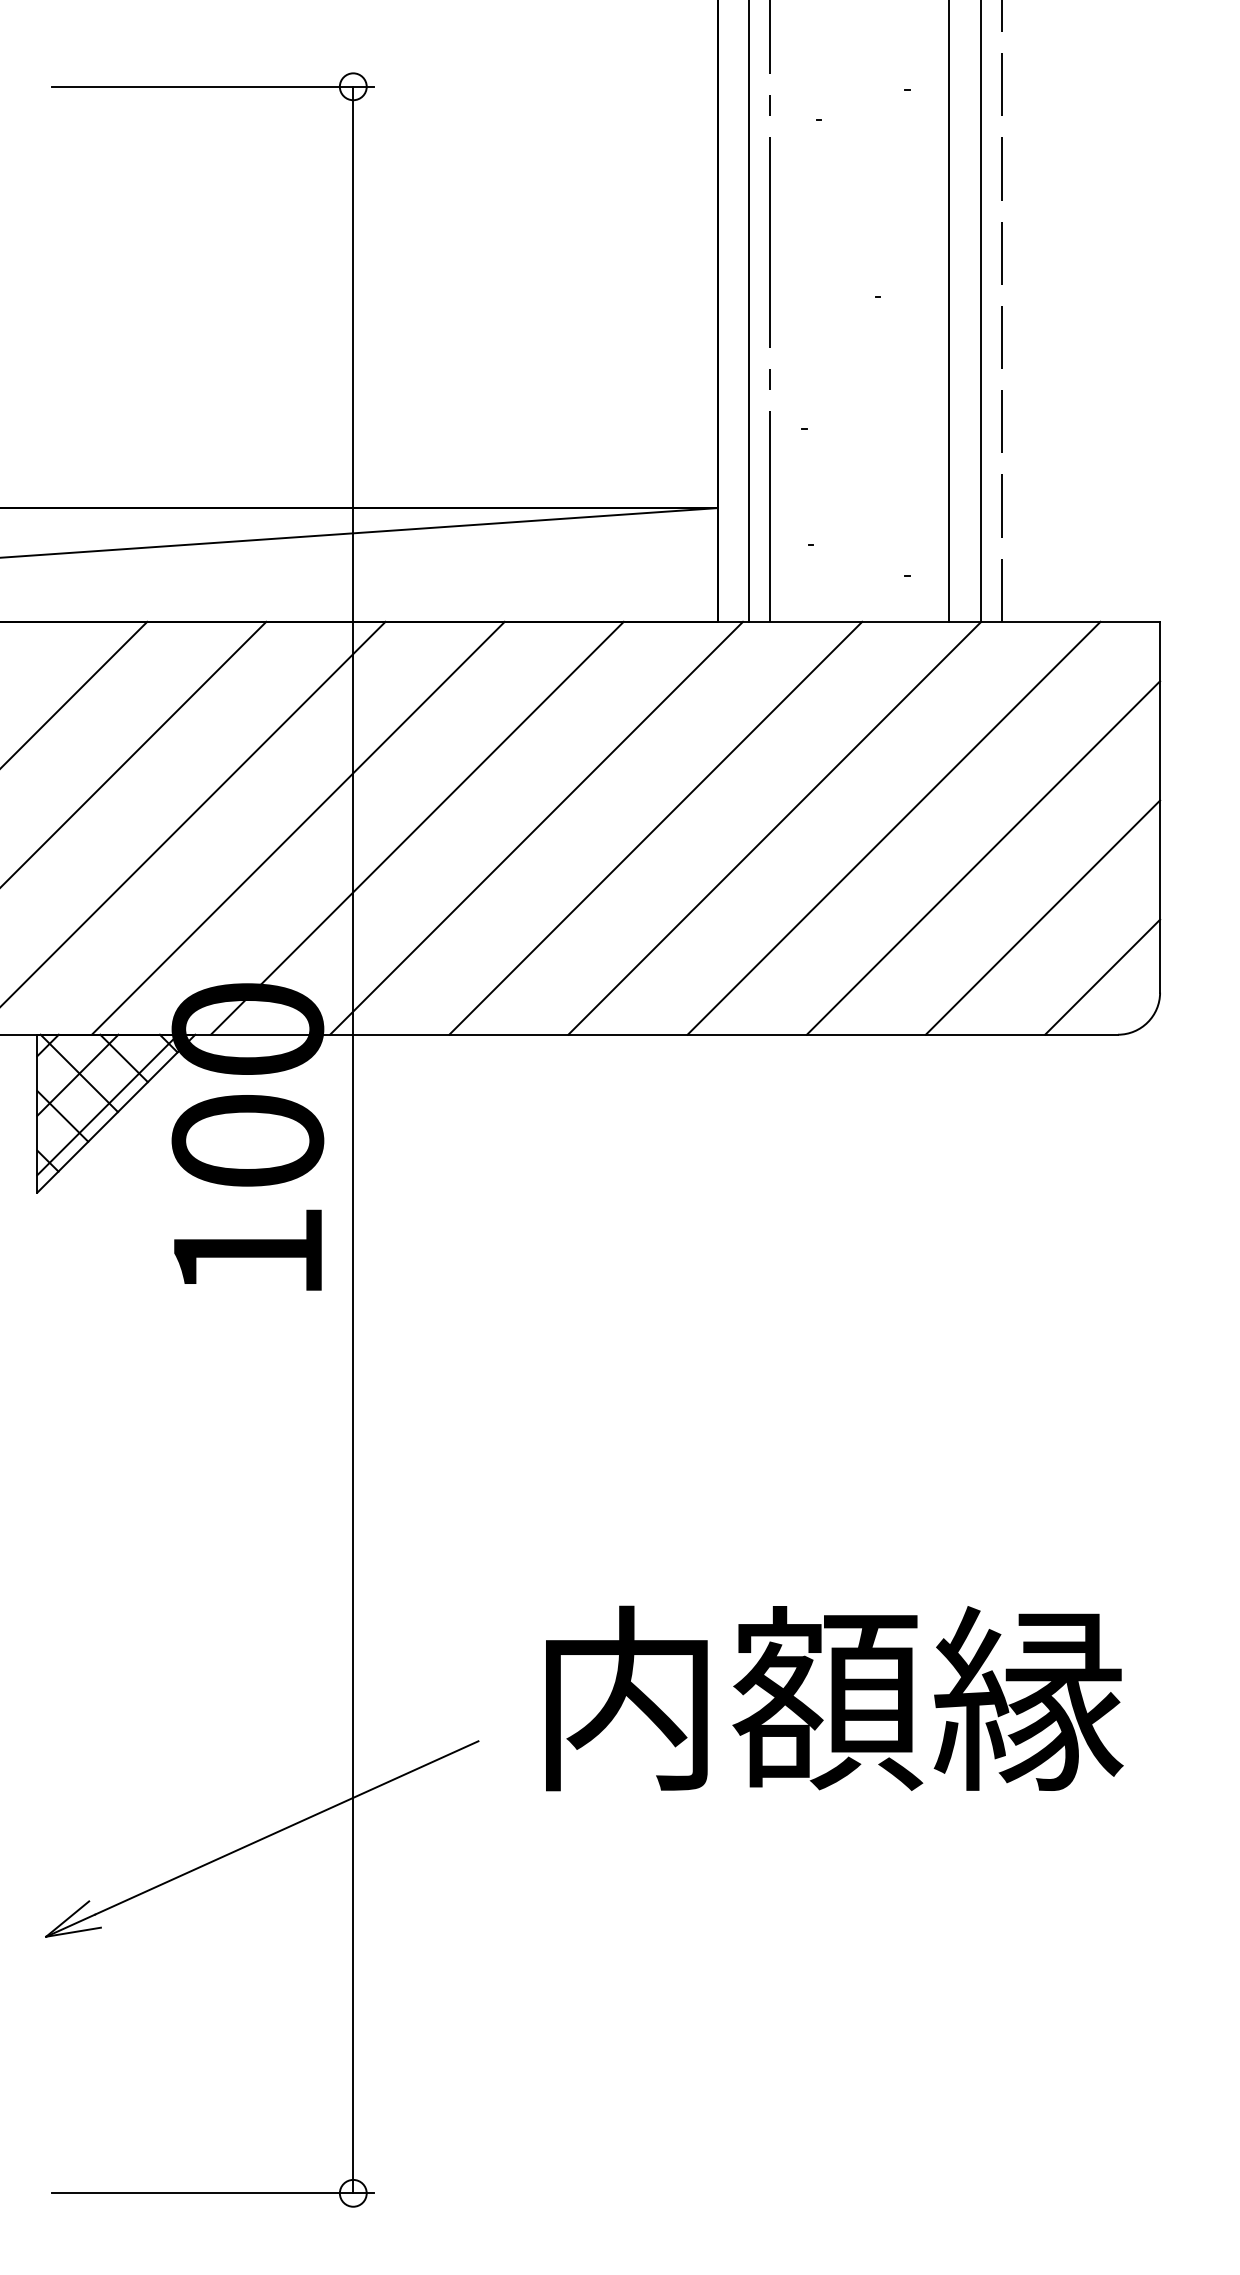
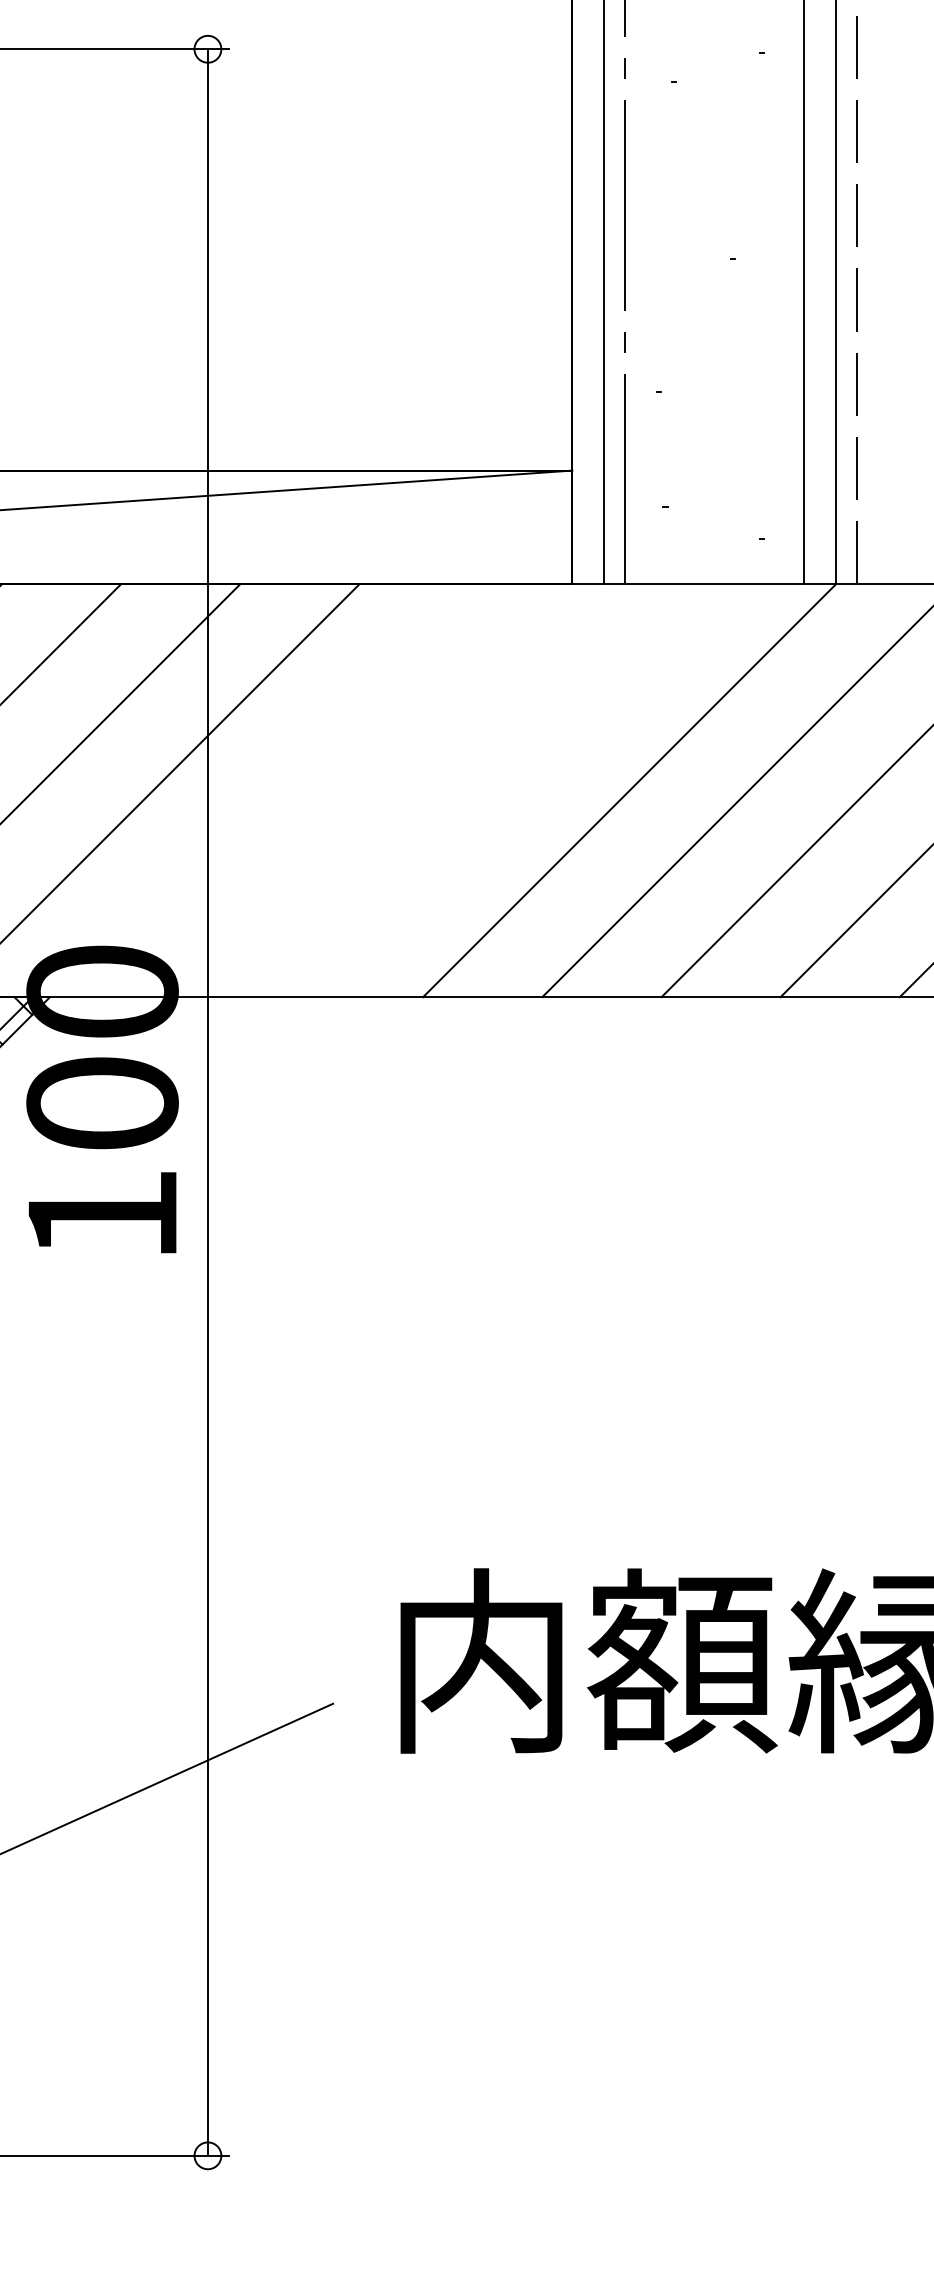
line: (416, 827) -> (271, 790), removed
line: (536, 827) -> (391, 790), removed
line: (655, 827) -> (510, 790), removed

